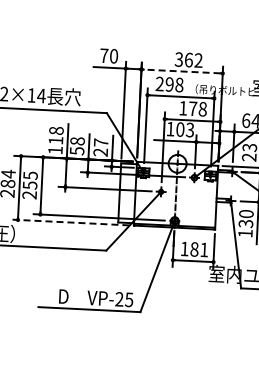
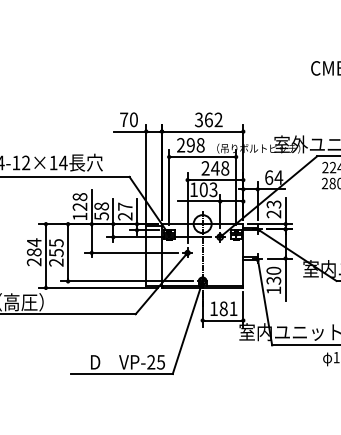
line: (181, 71) -> (202, 131), dashed -> solid
text: (188, 108) -> (210, 168), 178 -> 248
text: (55, 140) -> (79, 206), 118 -> 128
line: (69, 222) -> (97, 287), dashed -> solid

